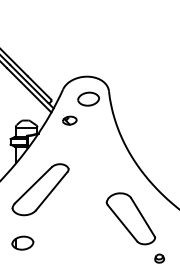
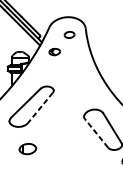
part: (88, 98) -> (69, 34), size x0.6
line: (51, 191) -> (40, 108), solid -> dashed
line: (122, 222) -> (96, 132), solid -> dashed
part: (22, 242) -> (27, 148), moved

